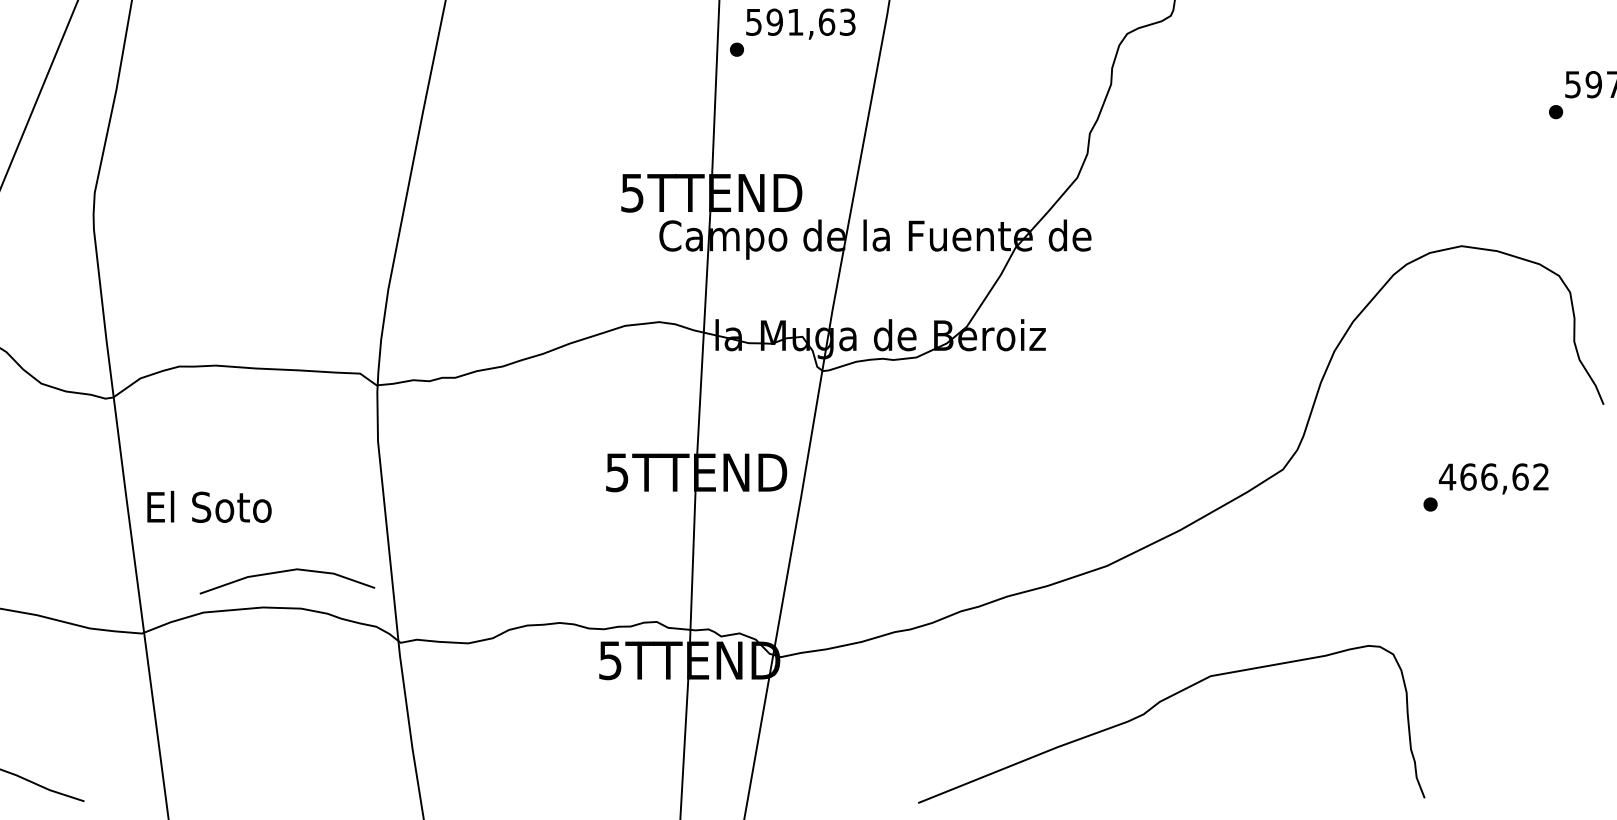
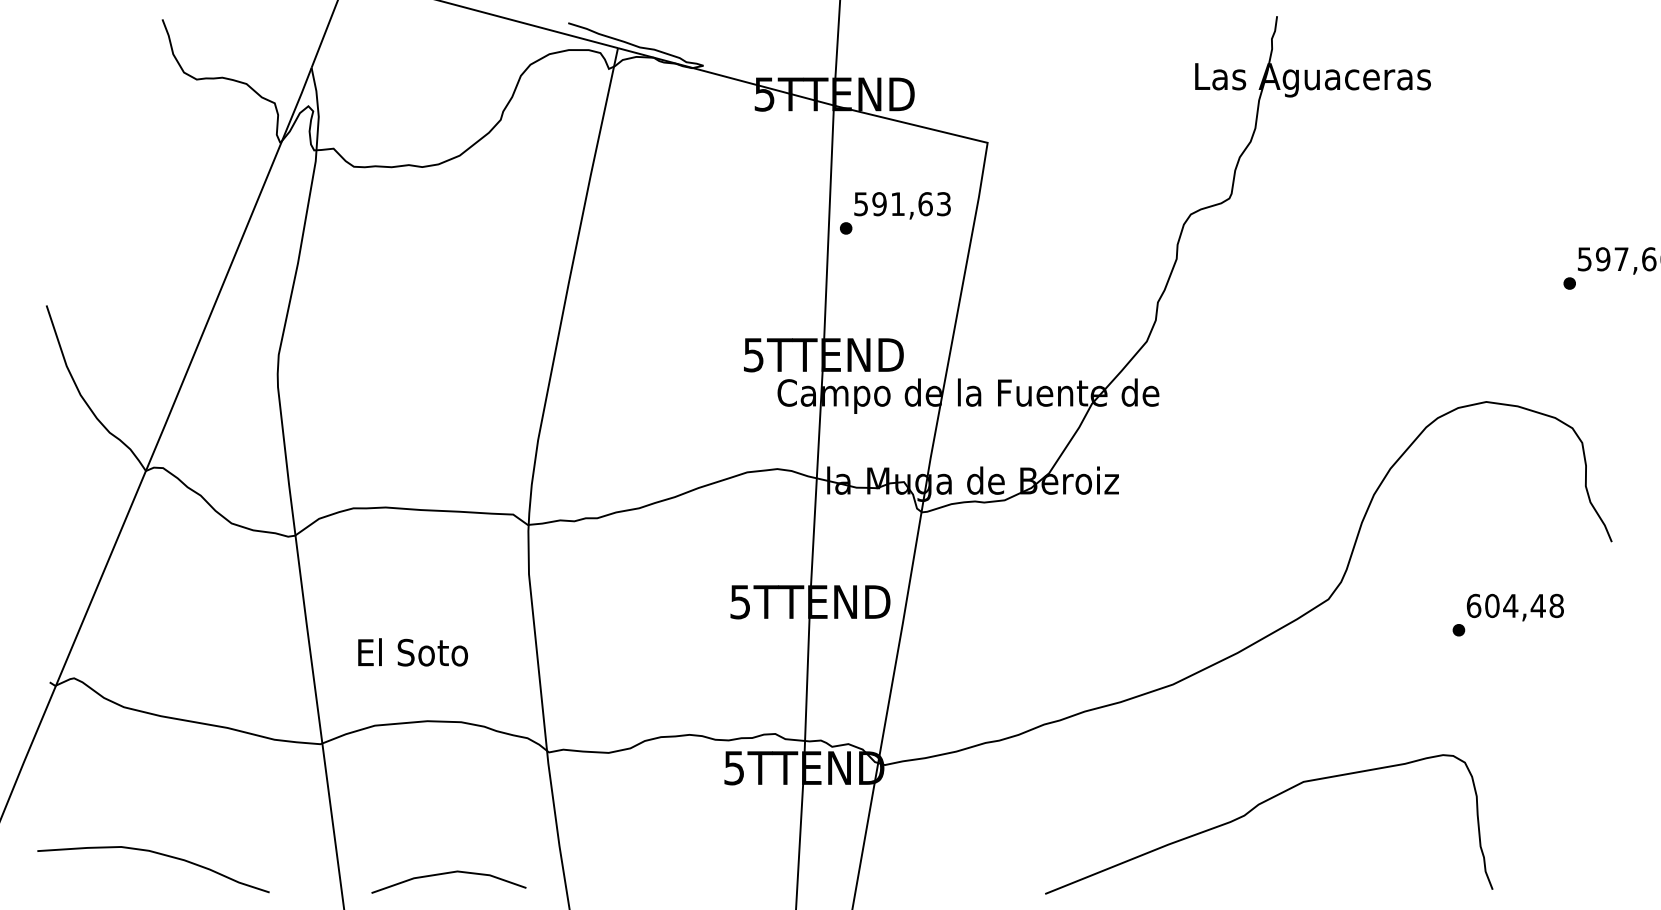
text: (1493, 476) -> (1514, 605), 466,62 -> 604,48
text: (208, 507) -> (412, 652), moved
line: (284, 572) -> (446, 874), moved
curve: (1156, 706) -> (1255, 808), moved

